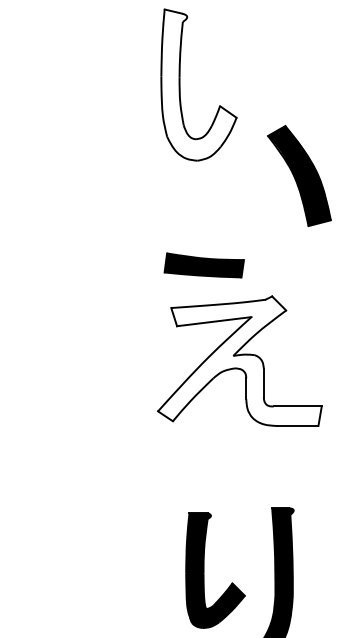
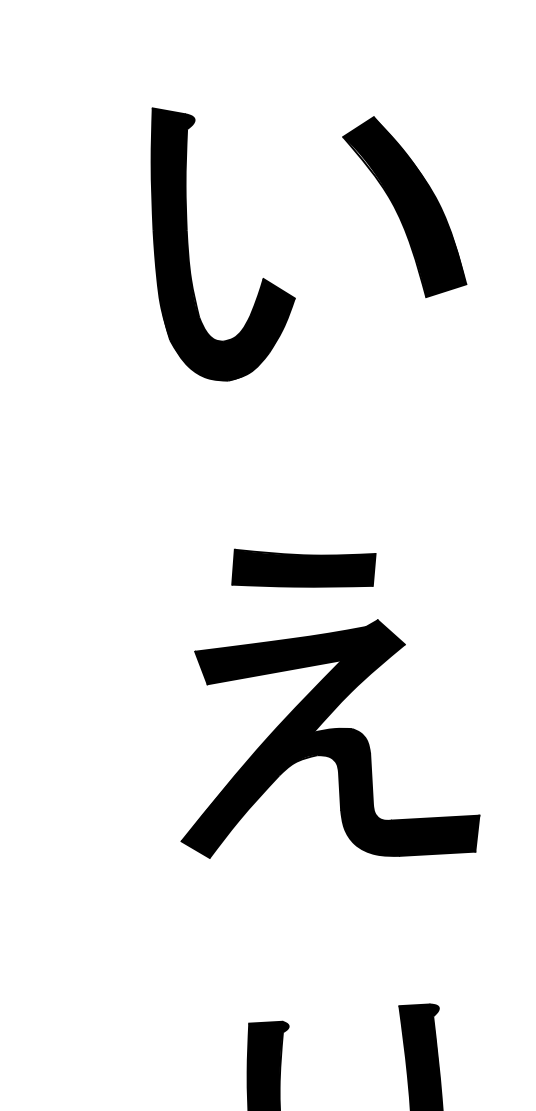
fill: (198, 84) -> (221, 241), added
part: (299, 175) -> (404, 205), moved
part: (203, 265) -> (302, 567), moved
fill: (239, 360) -> (324, 740), added

